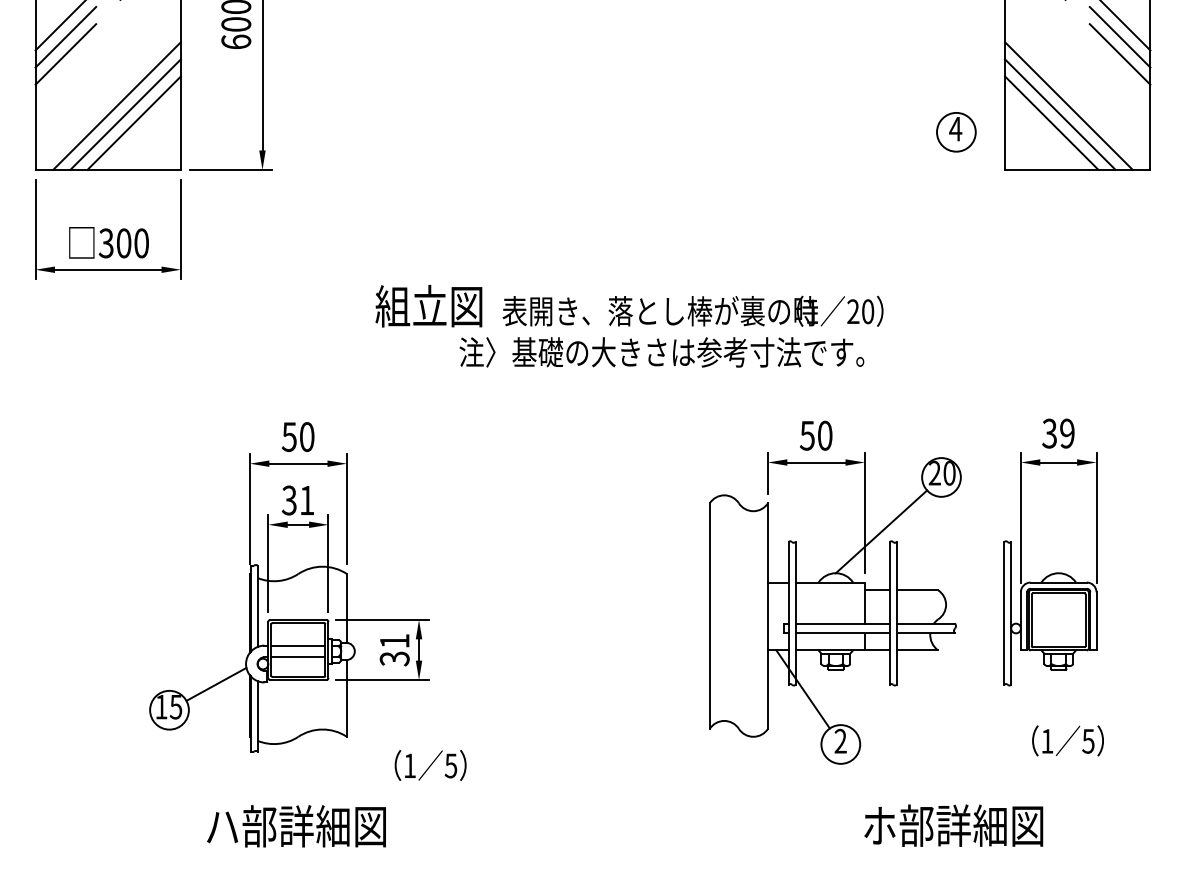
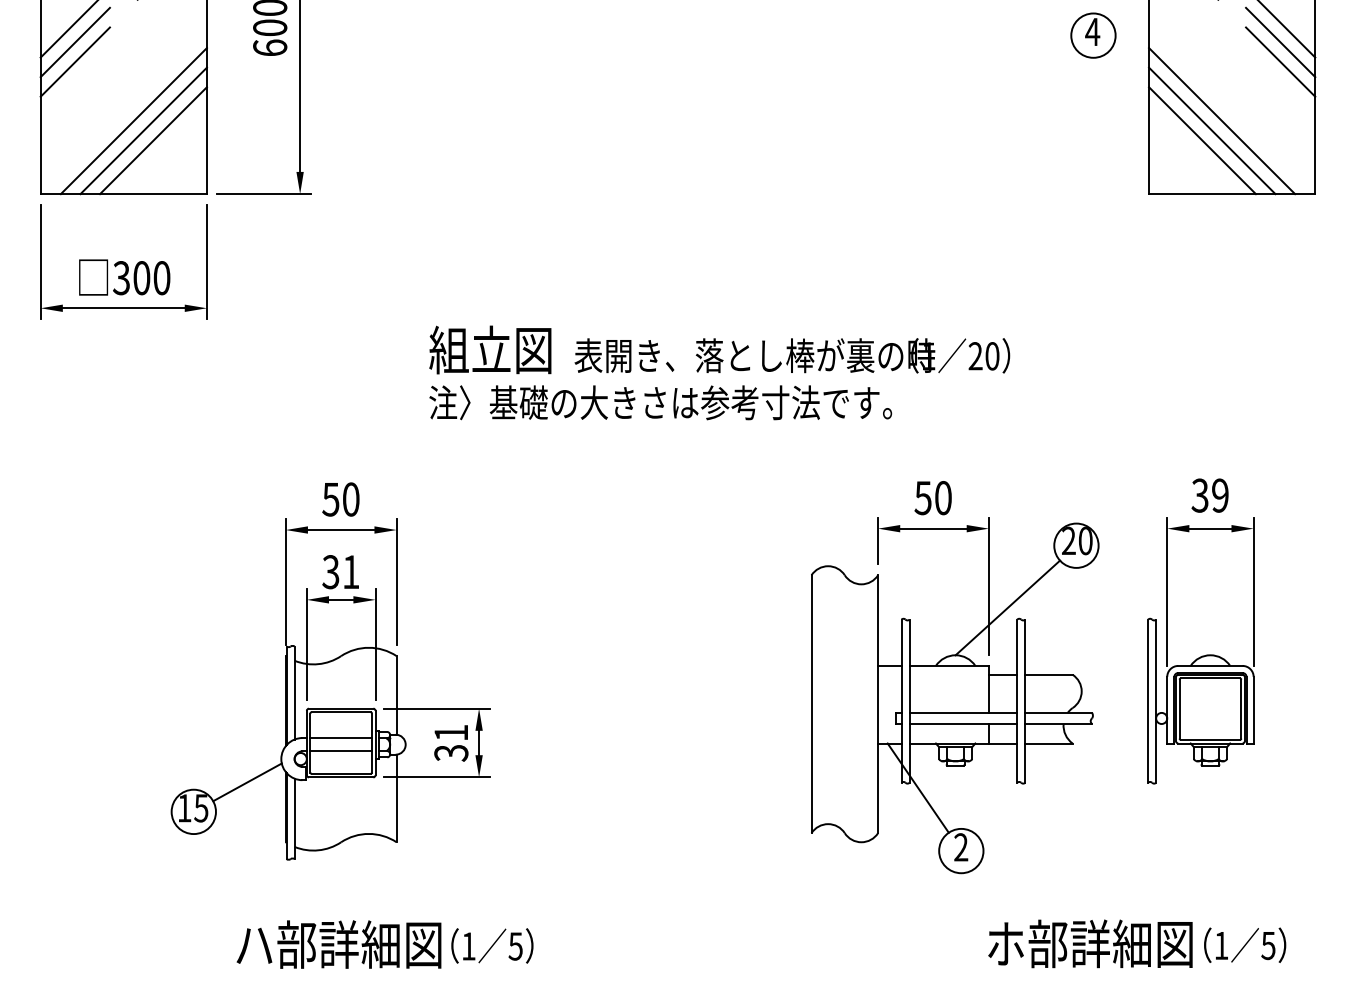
part: (956, 132) -> (1093, 35), moved
text: (661, 352) -> (660, 402), moved
text: (1067, 740) -> (1244, 944), moved
text: (430, 765) -> (492, 945), moved

